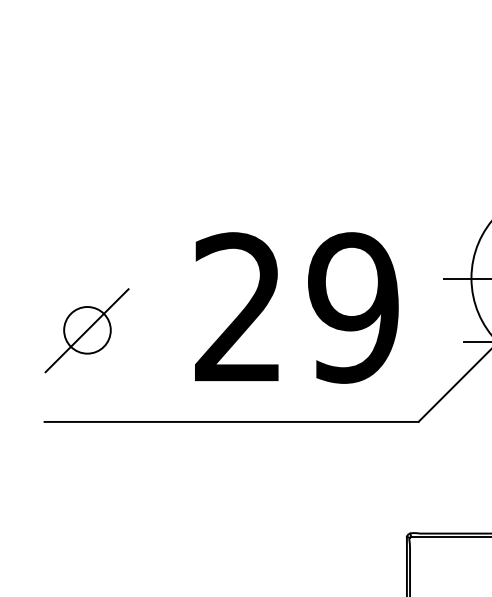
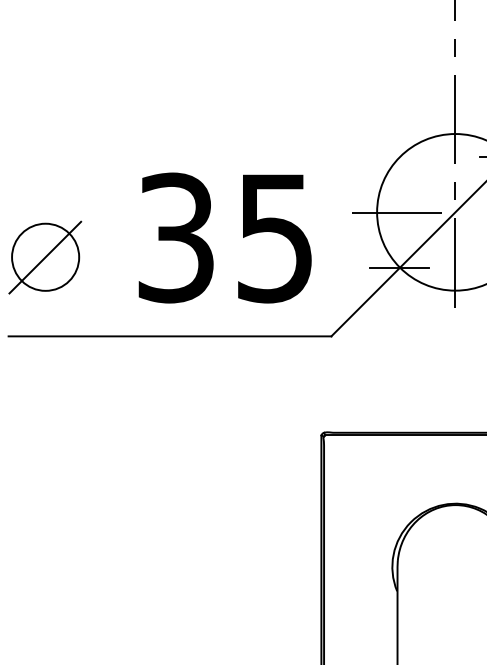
text: (297, 307) -> (226, 237), 29 -> 35
circle: (87, 329) -> (45, 256), size x1.67

